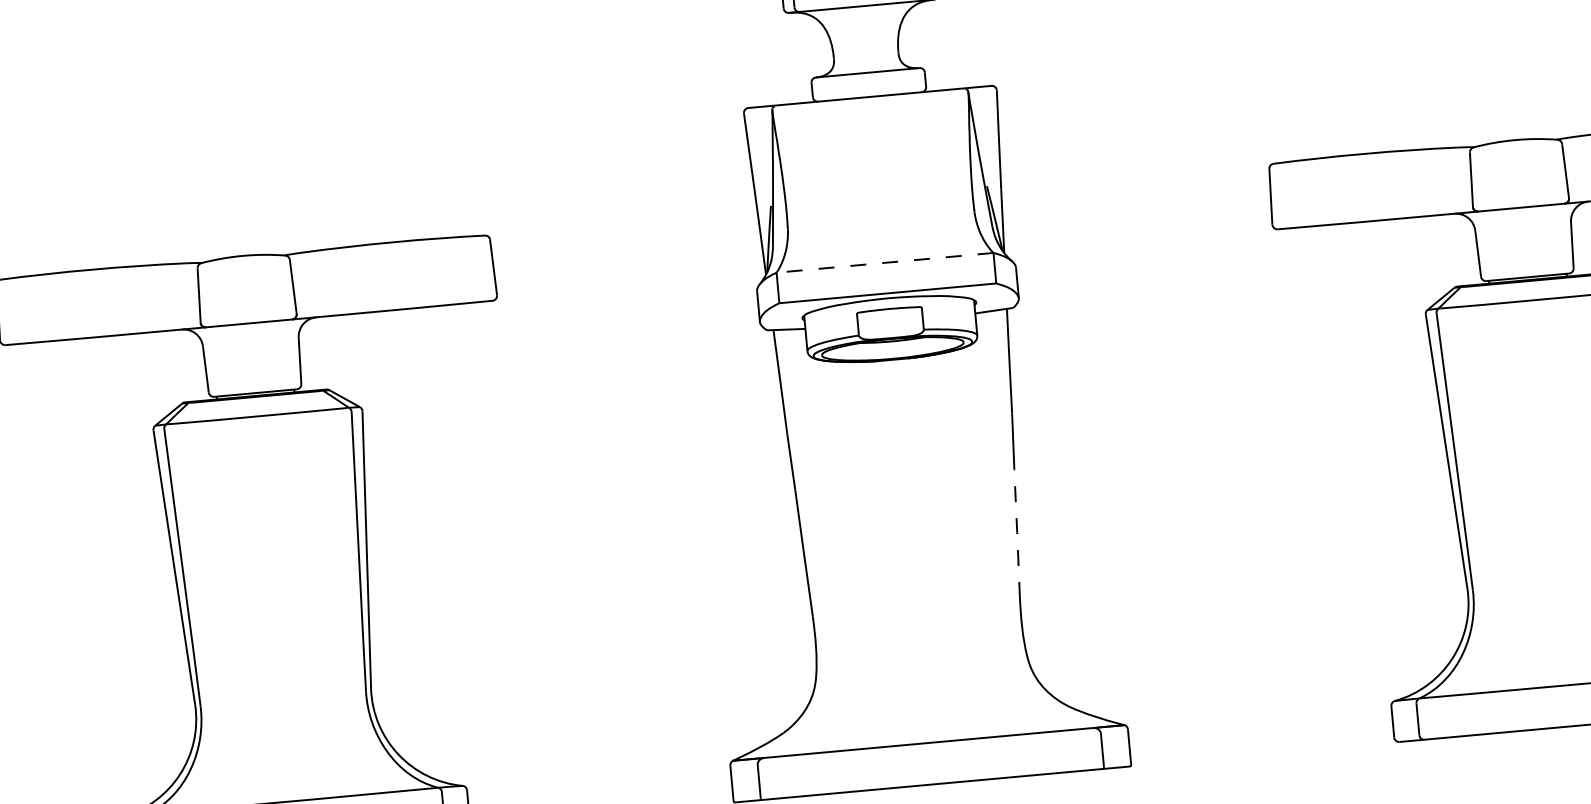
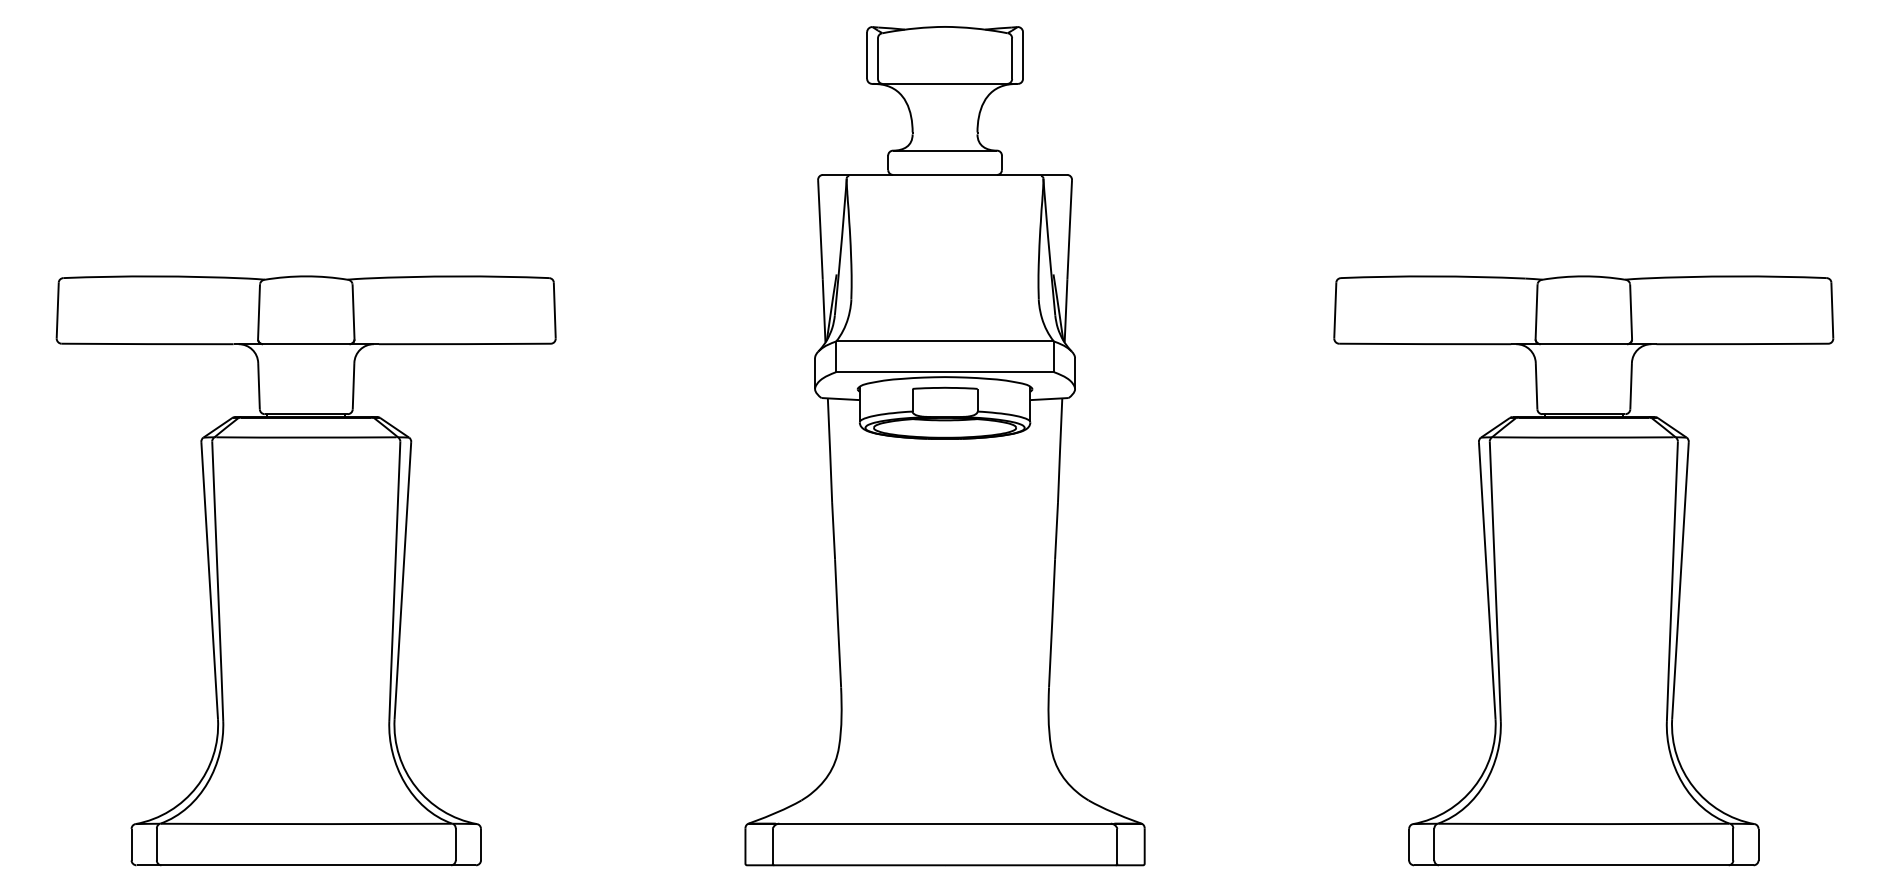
line: (885, 262) -> (945, 341), dashed -> solid
line: (1017, 532) -> (1052, 622), dashed -> solid

